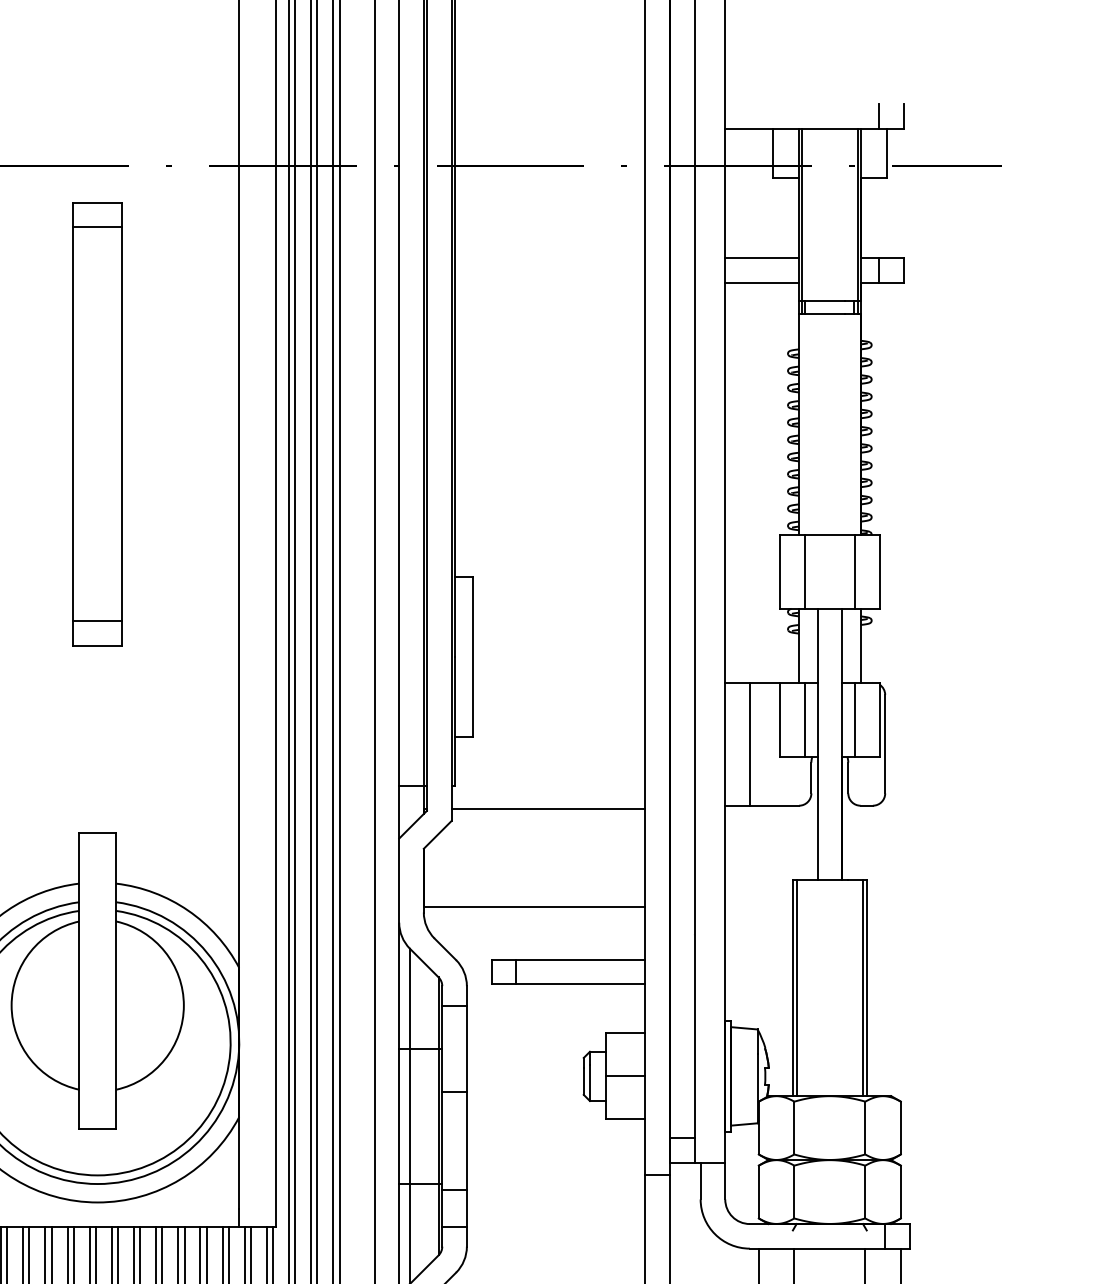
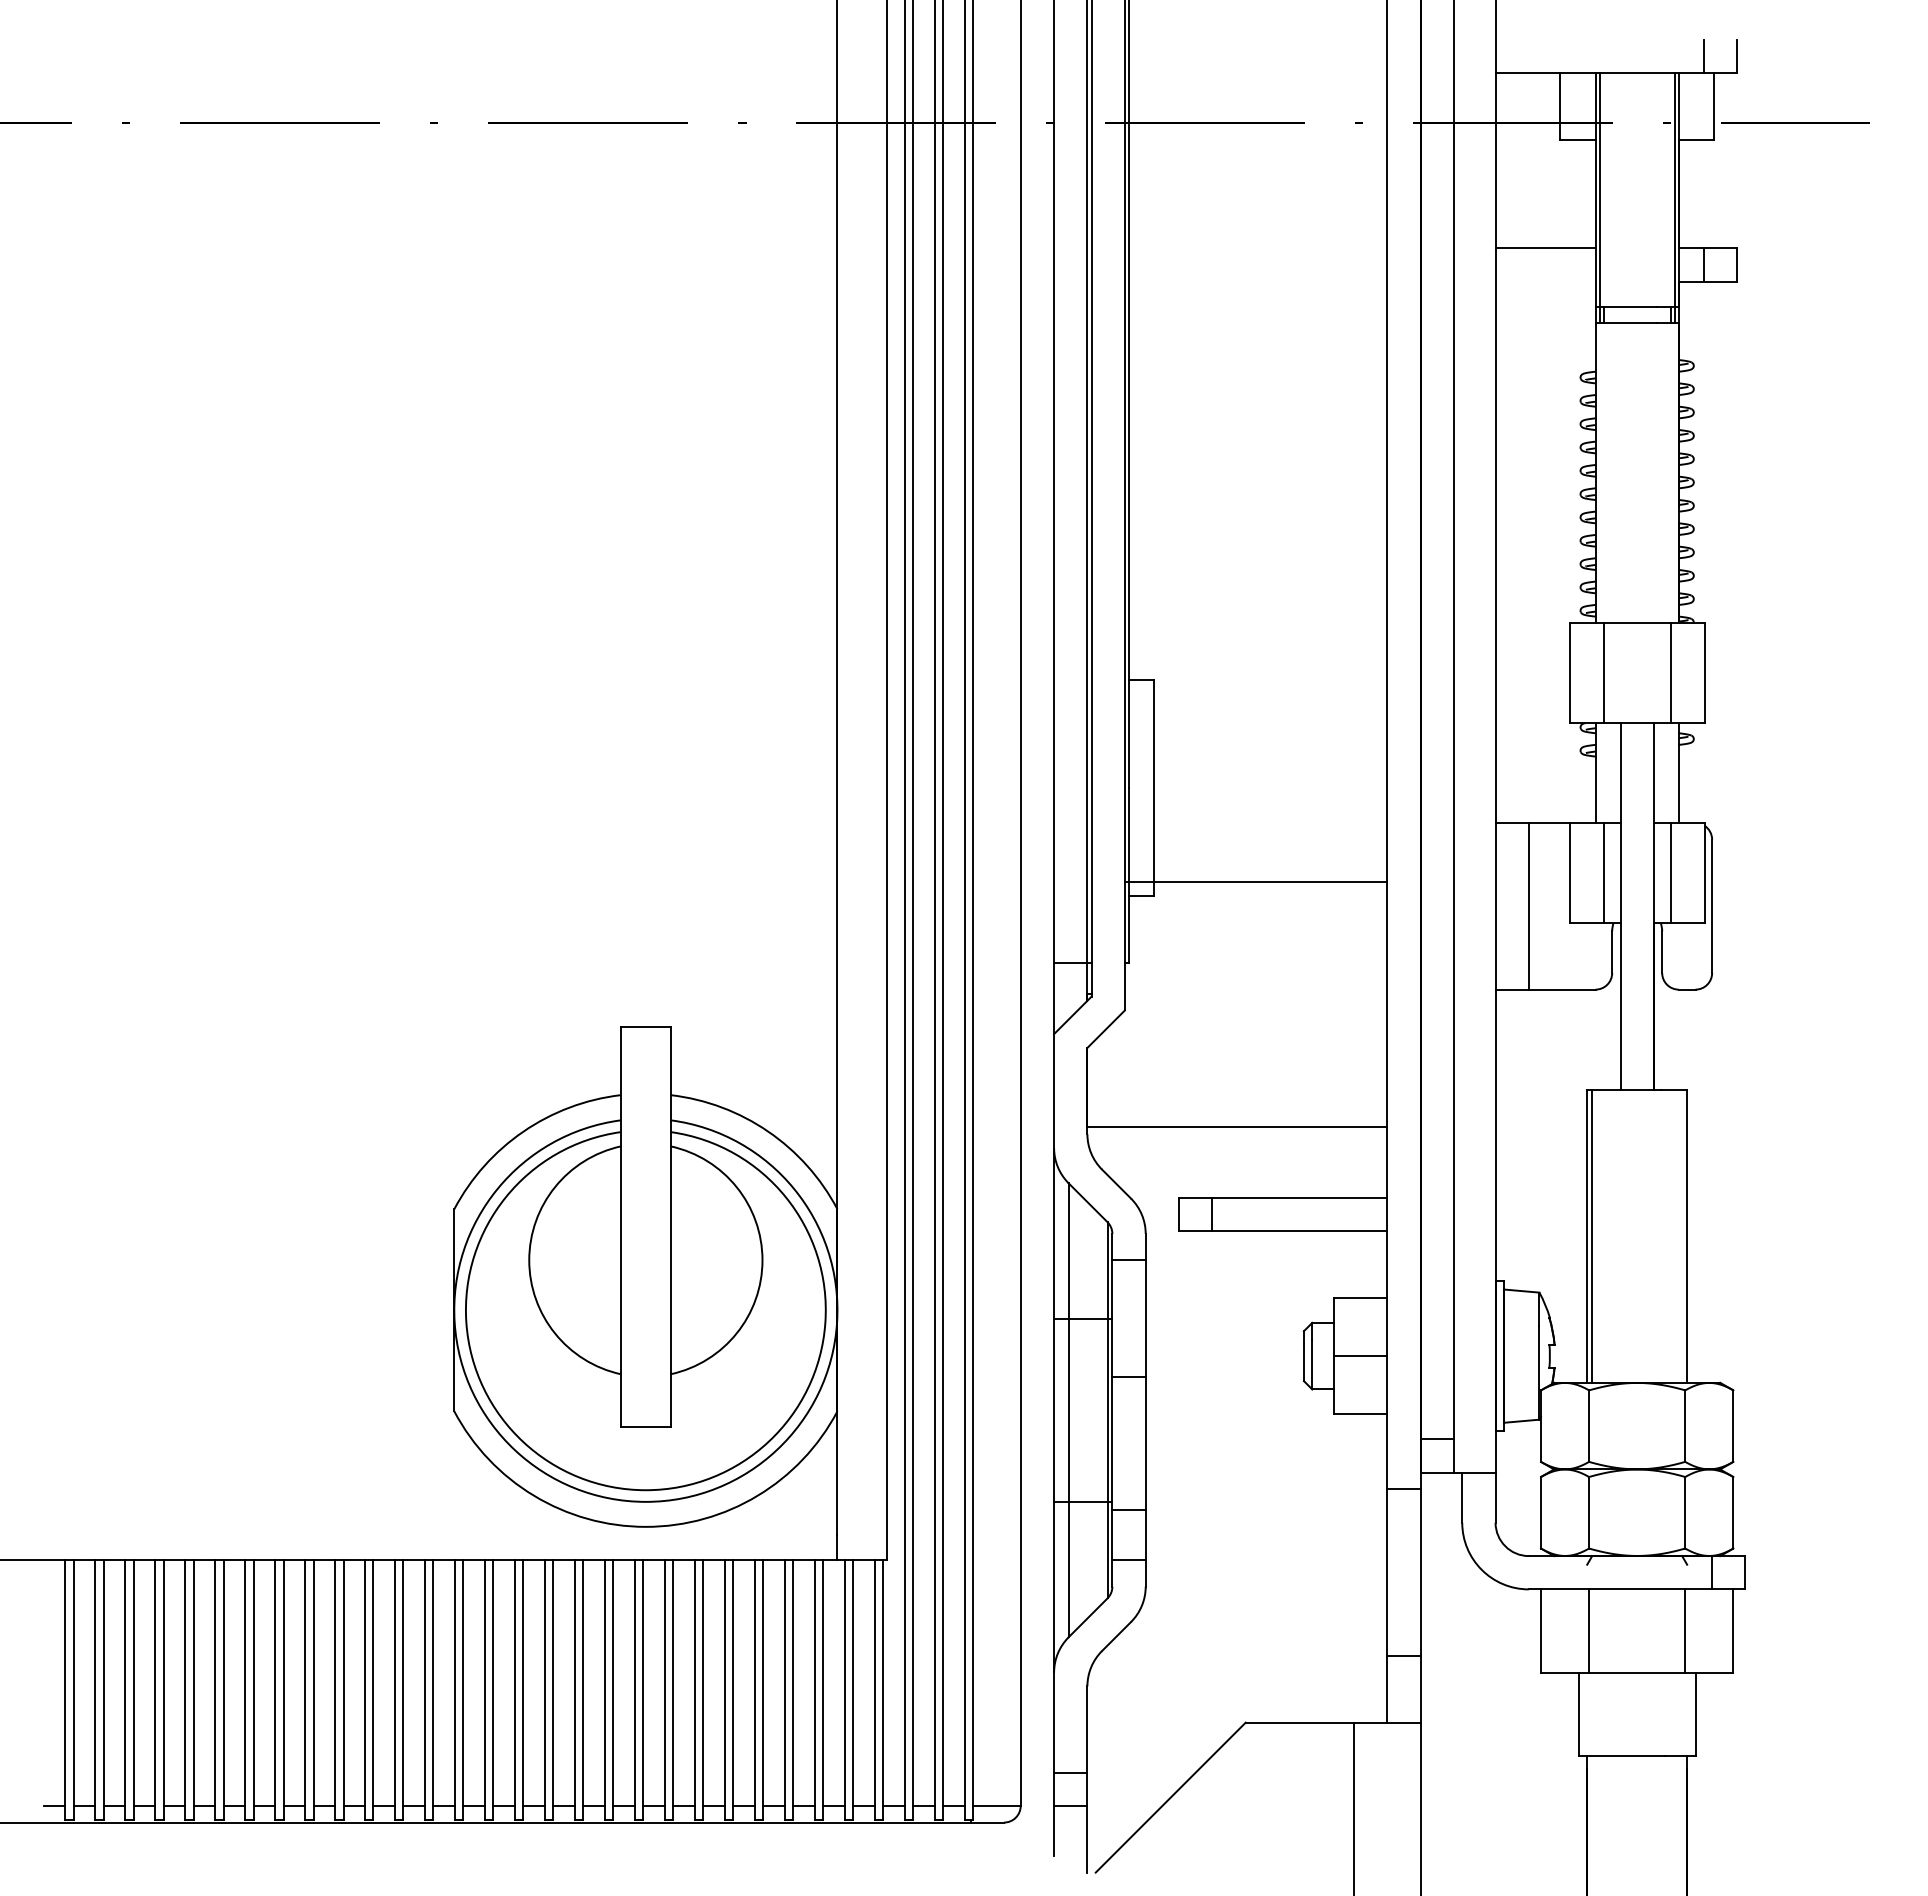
line: (762, 282) -> (1545, 281), removed
part: (97, 423) -> (645, 472), removed
line: (547, 808) -> (1255, 881), moved
line: (863, 987) -> (1682, 1235), removed

